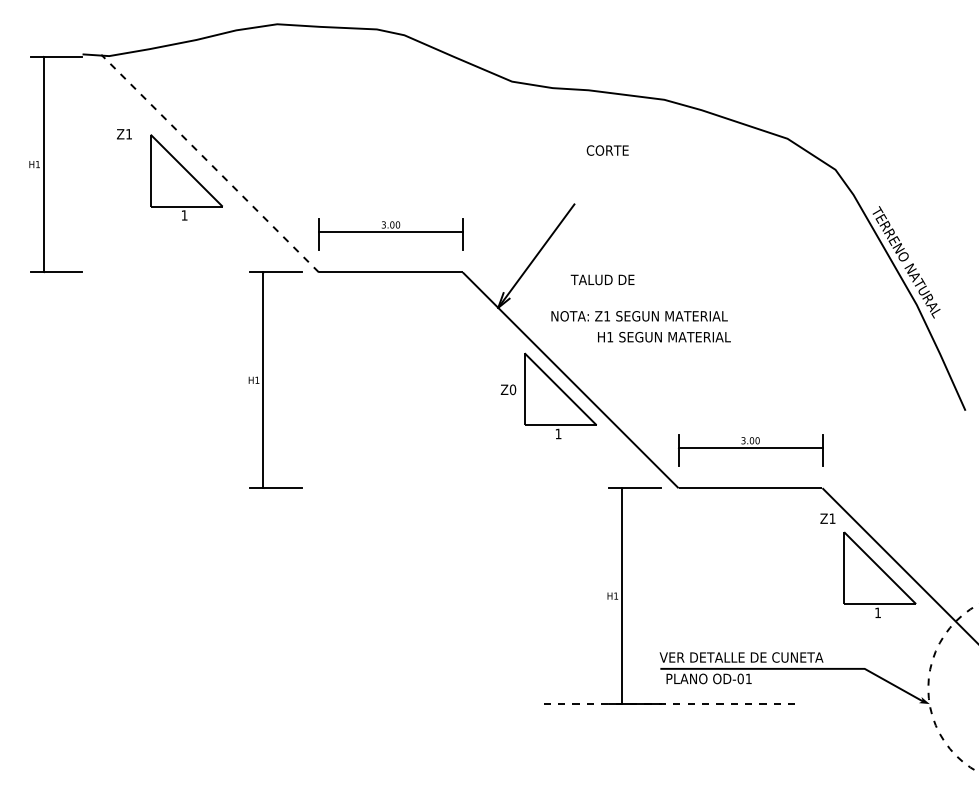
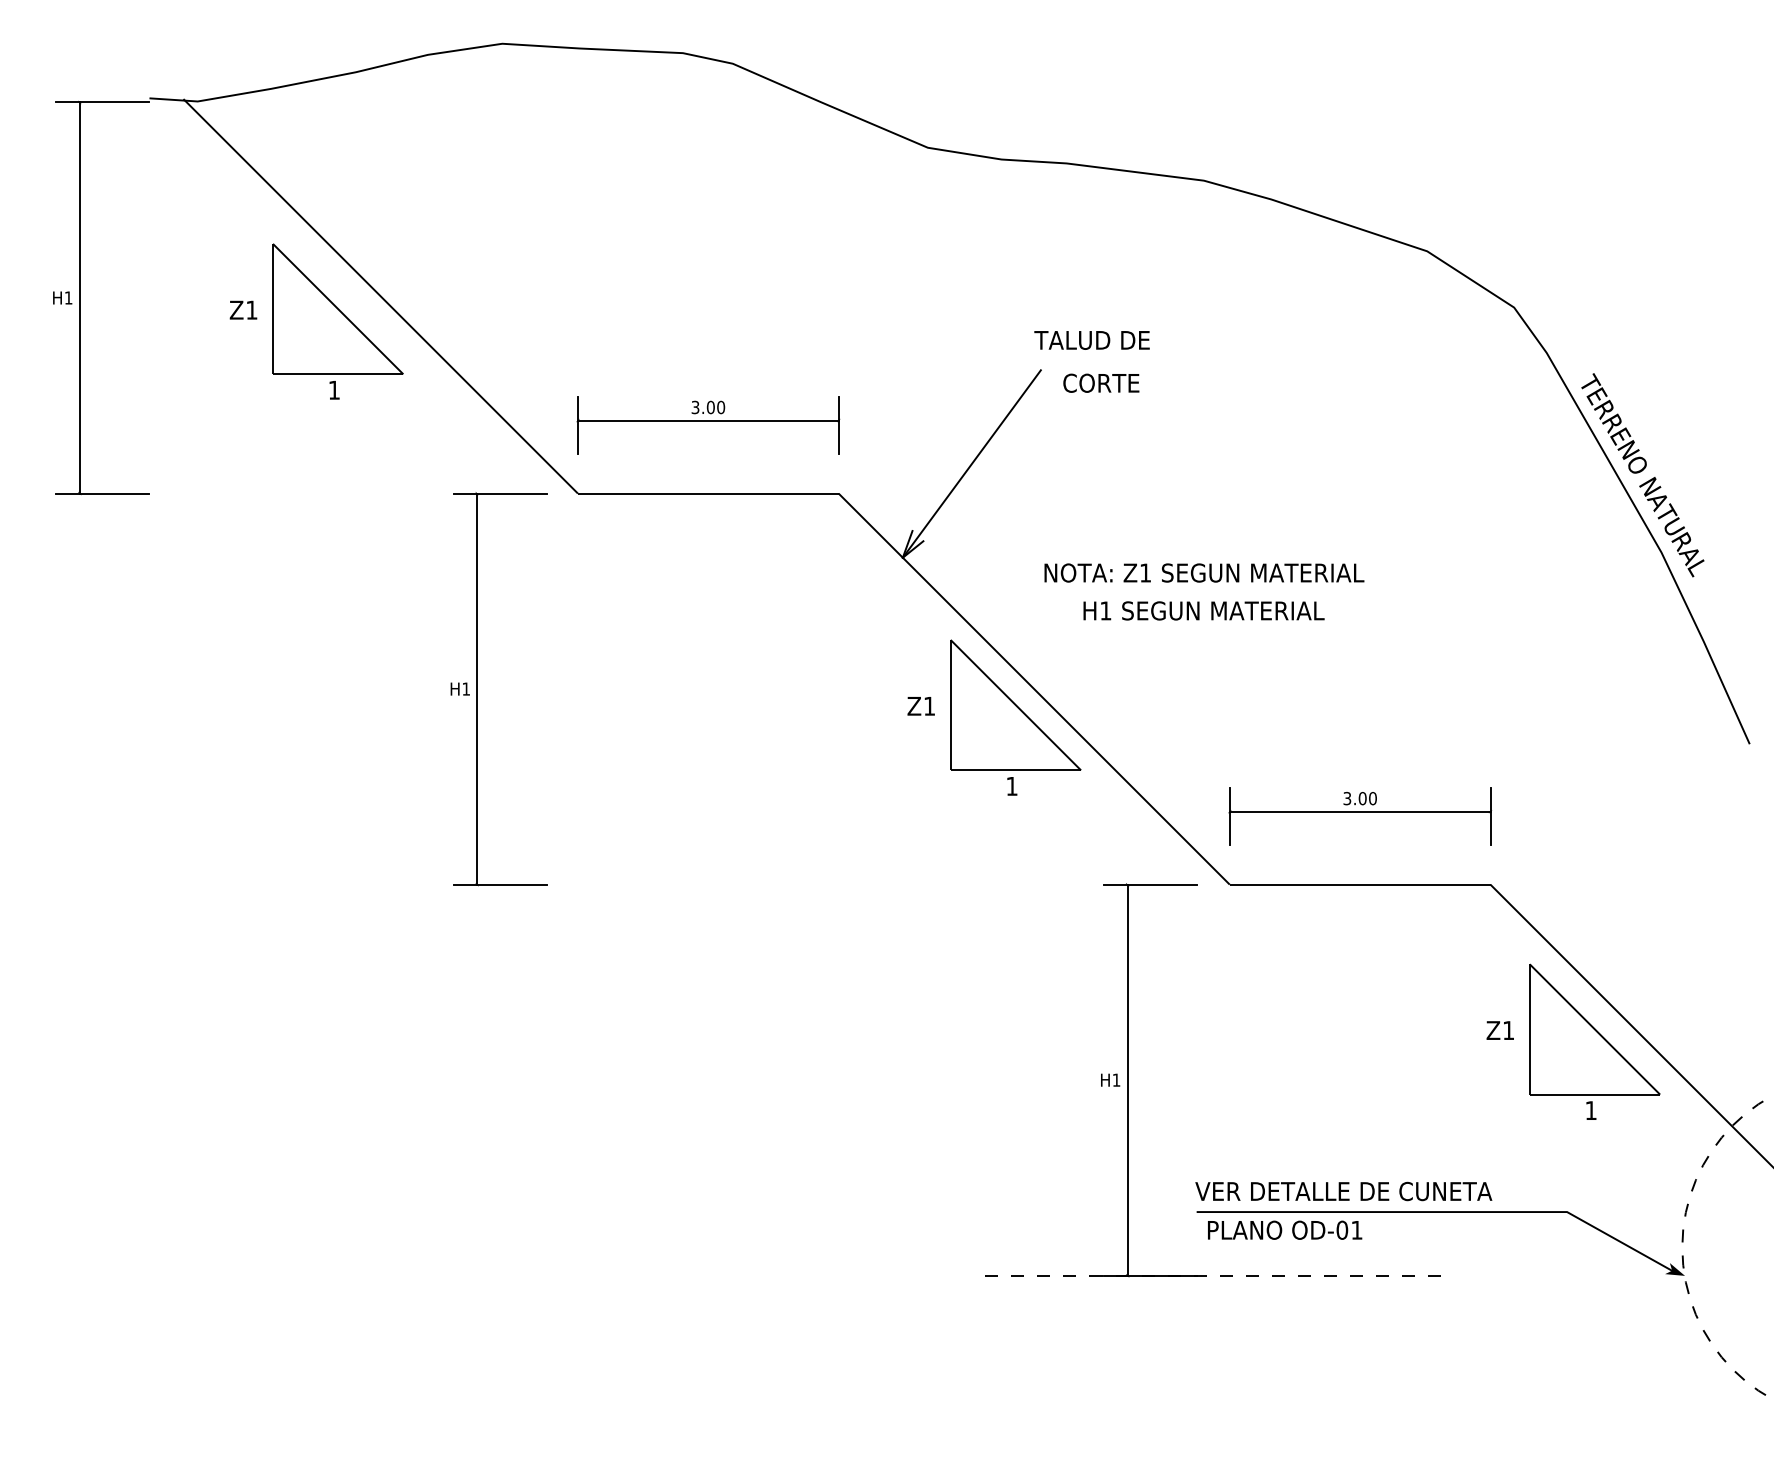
text: (124, 134) -> (243, 310), moved
text: (607, 150) -> (1100, 383), moved
line: (210, 163) -> (381, 296), dashed -> solid
text: (602, 279) -> (1091, 339), moved
text: (639, 316) -> (1204, 573), moved
text: (512, 389) -> (928, 705), Z0 -> Z1
text: (827, 518) -> (1499, 1030), moved

